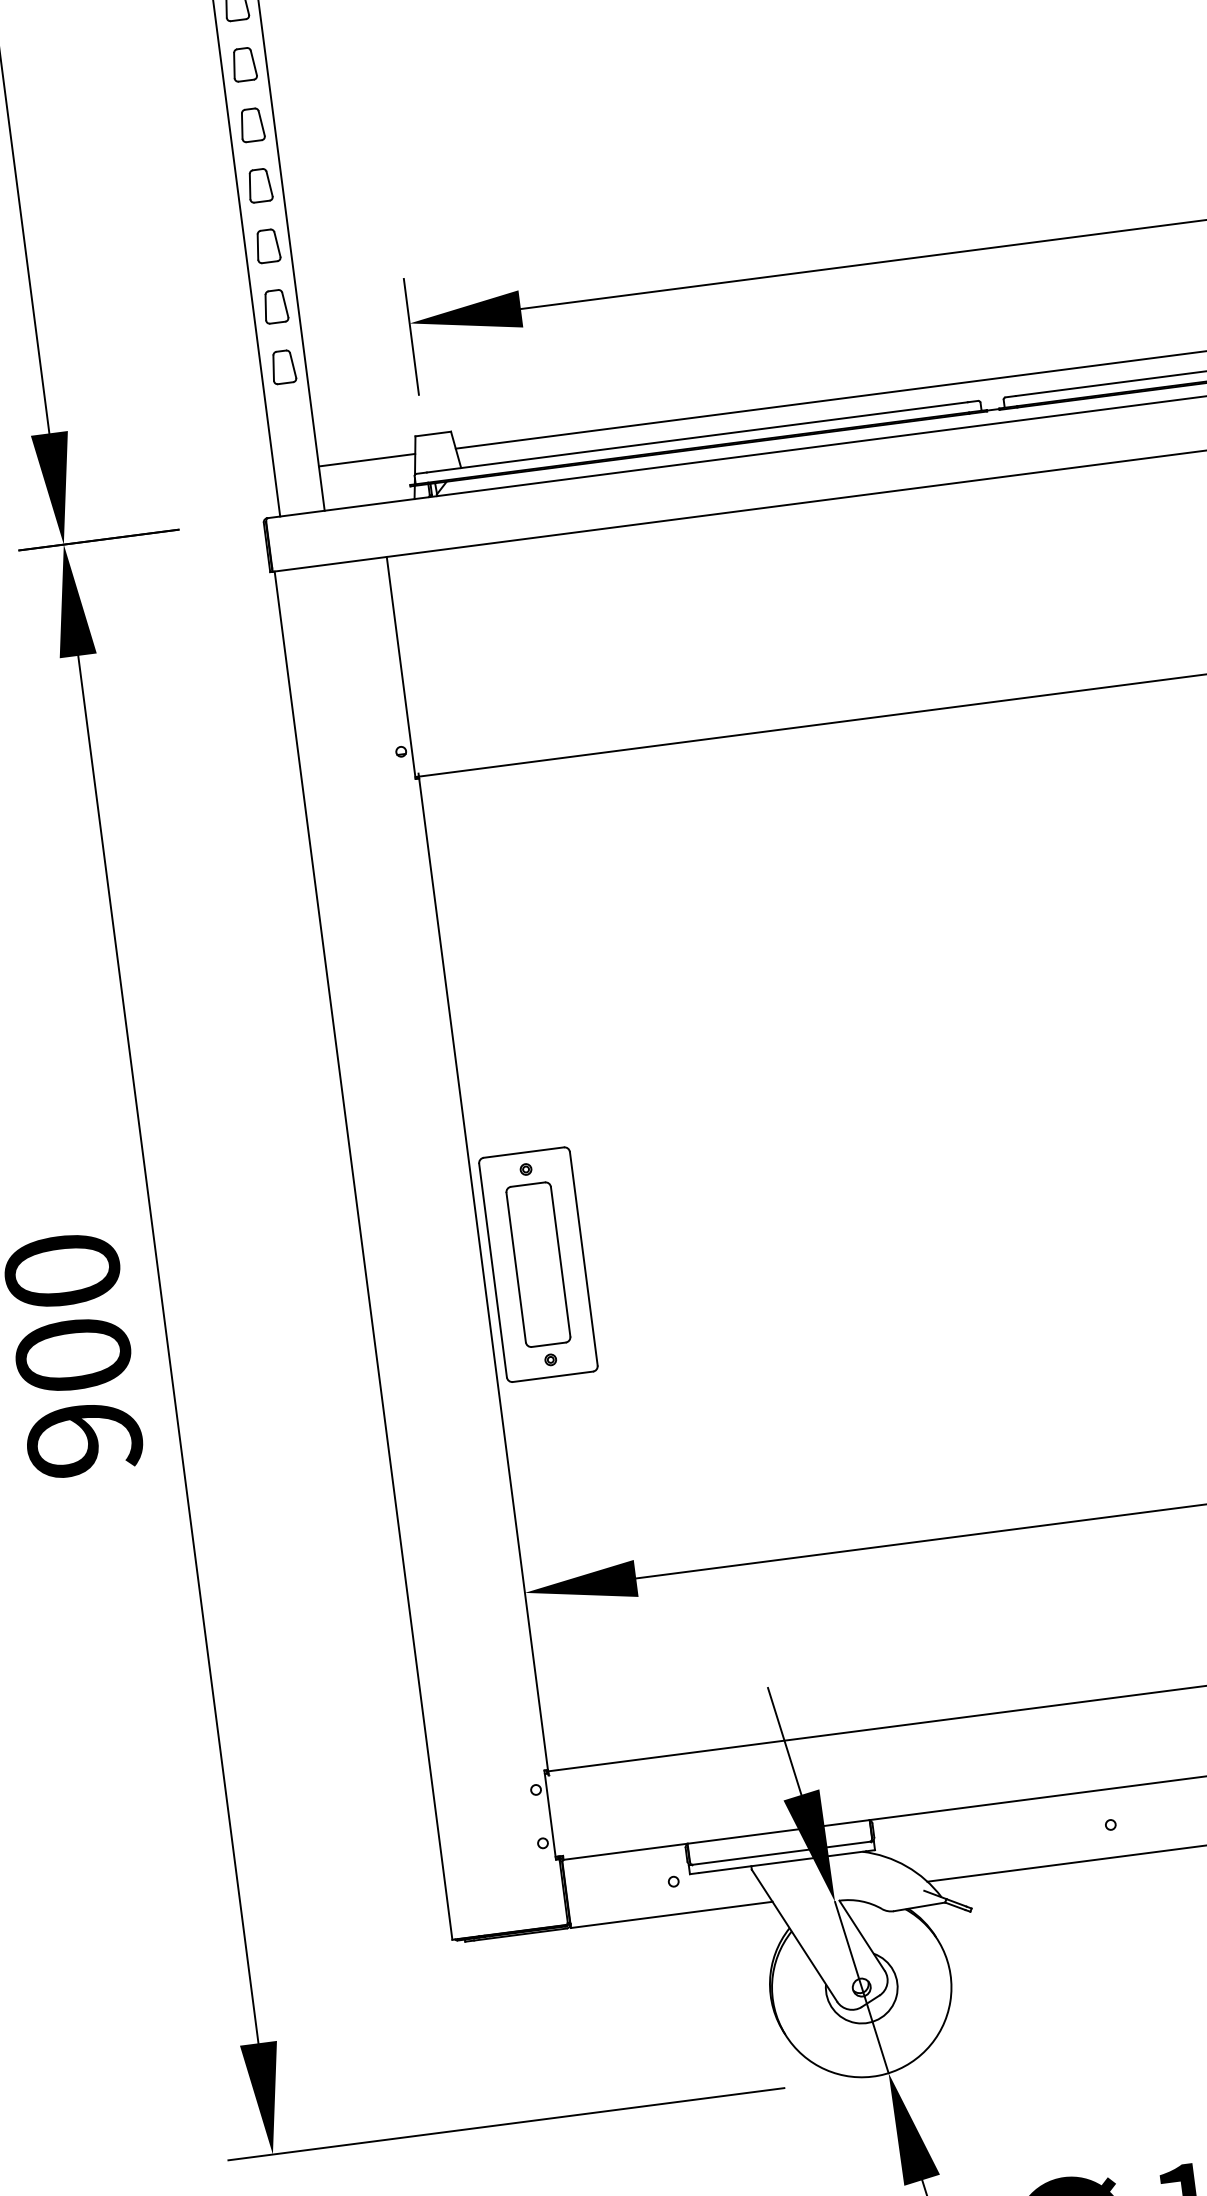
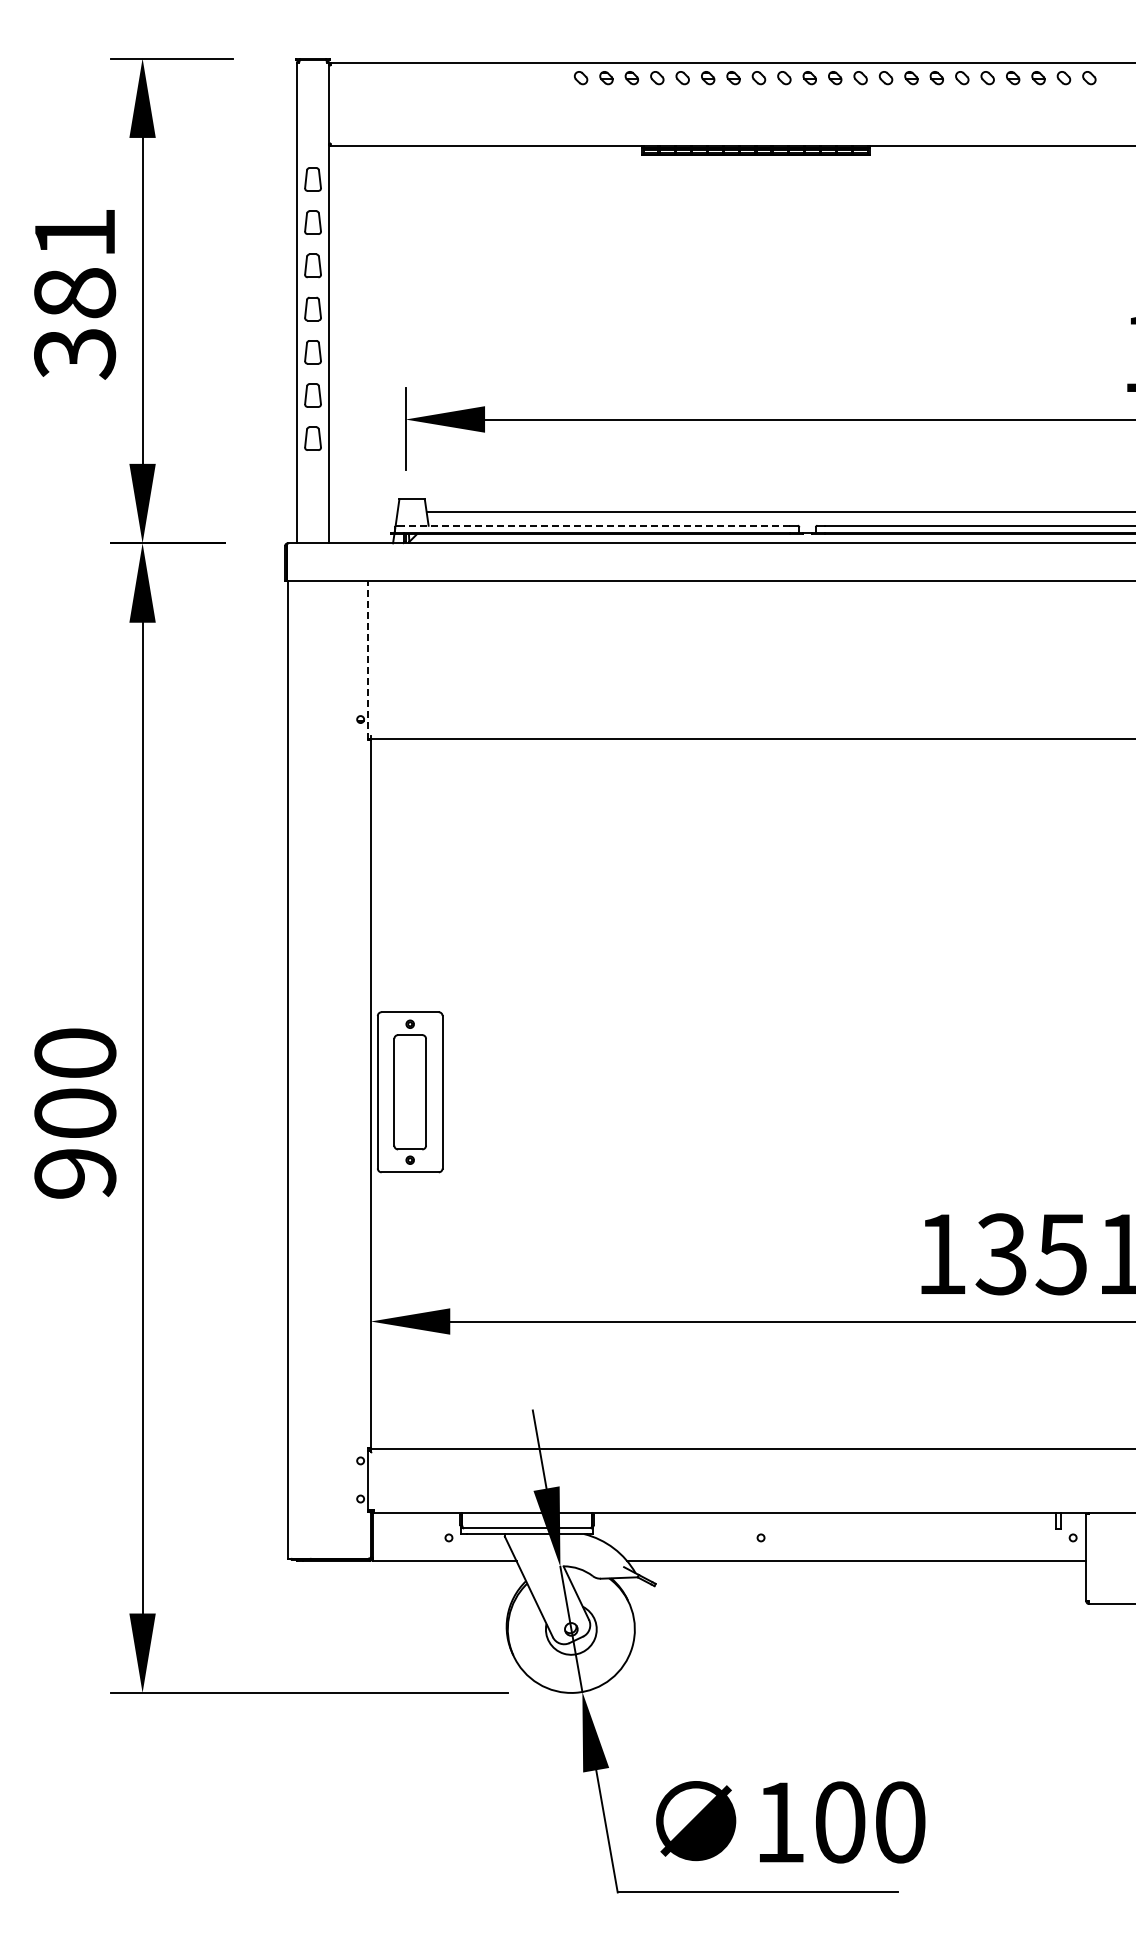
line: (696, 437) -> (596, 525), solid -> dashed
line: (365, 460) -> (362, 511), removed
line: (401, 667) -> (368, 660), solid -> dashed

